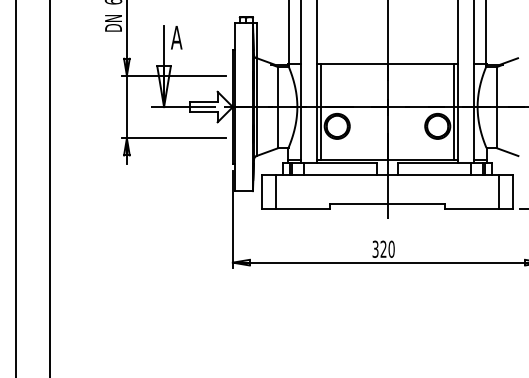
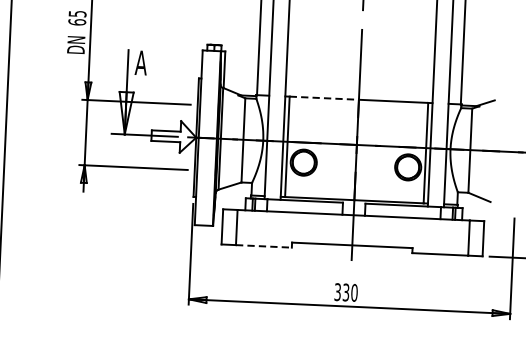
line: (354, 63) -> (324, 98), solid -> dashed
line: (302, 208) -> (263, 246), solid -> dashed
text: (383, 249) -> (346, 292), 320 -> 330

